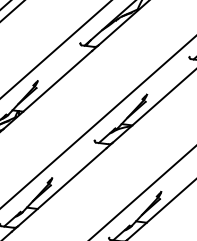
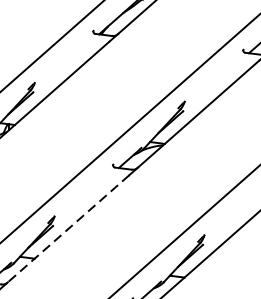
line: (62, 187) -> (68, 229), solid -> dashed

